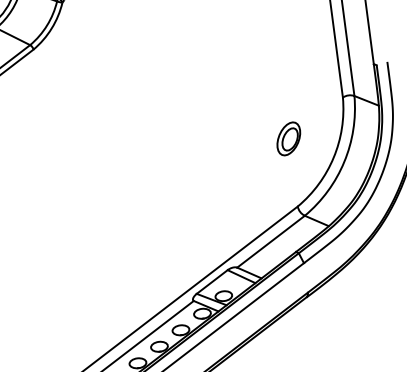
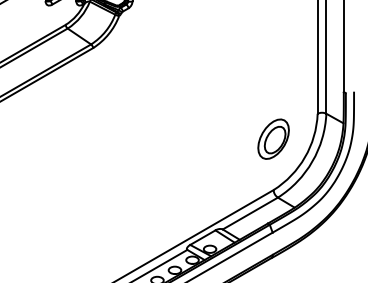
part: (288, 138) -> (273, 138), size x1.67

